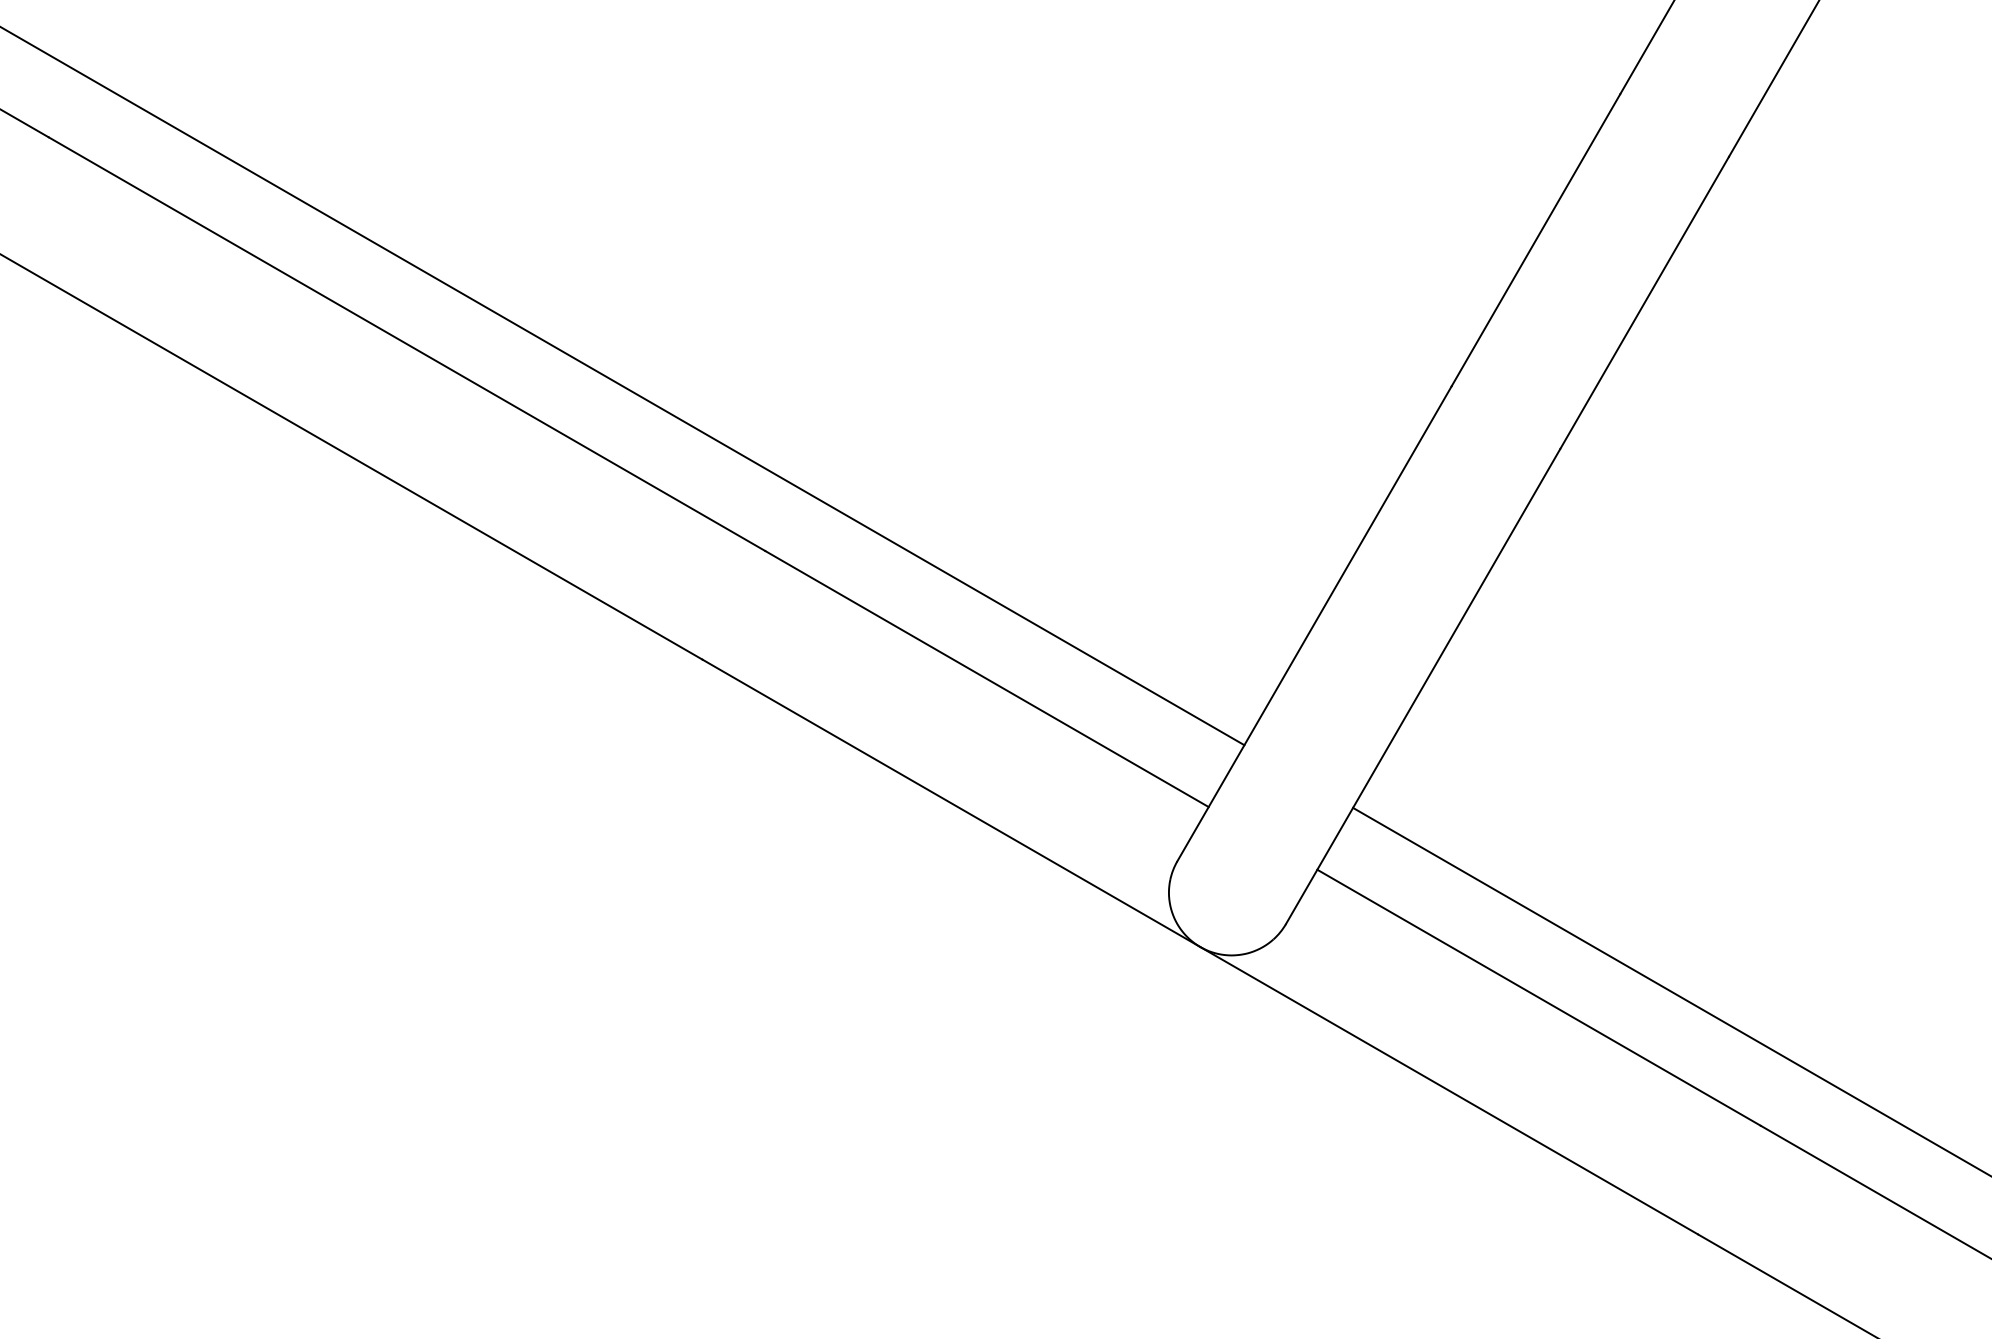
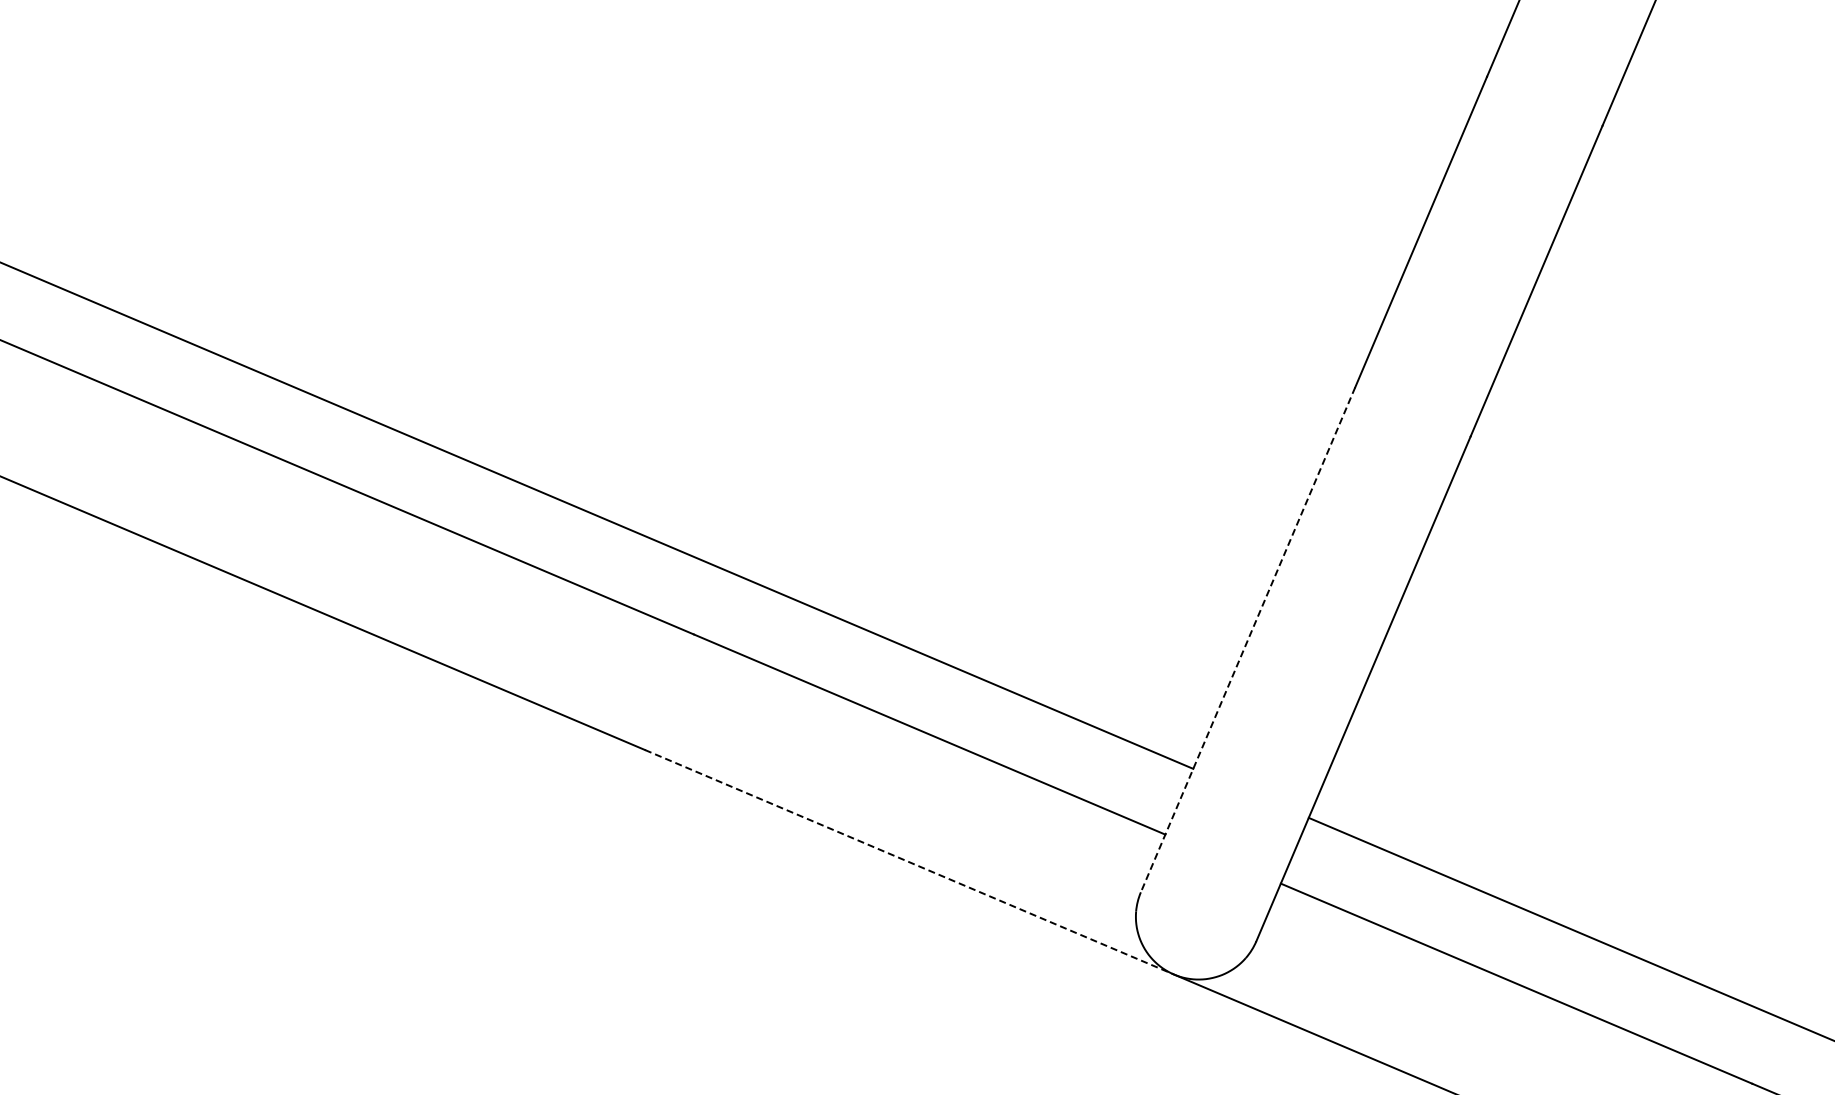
line: (1314, 624) -> (1248, 640), solid -> dashed
line: (951, 803) -> (909, 862), solid -> dashed

